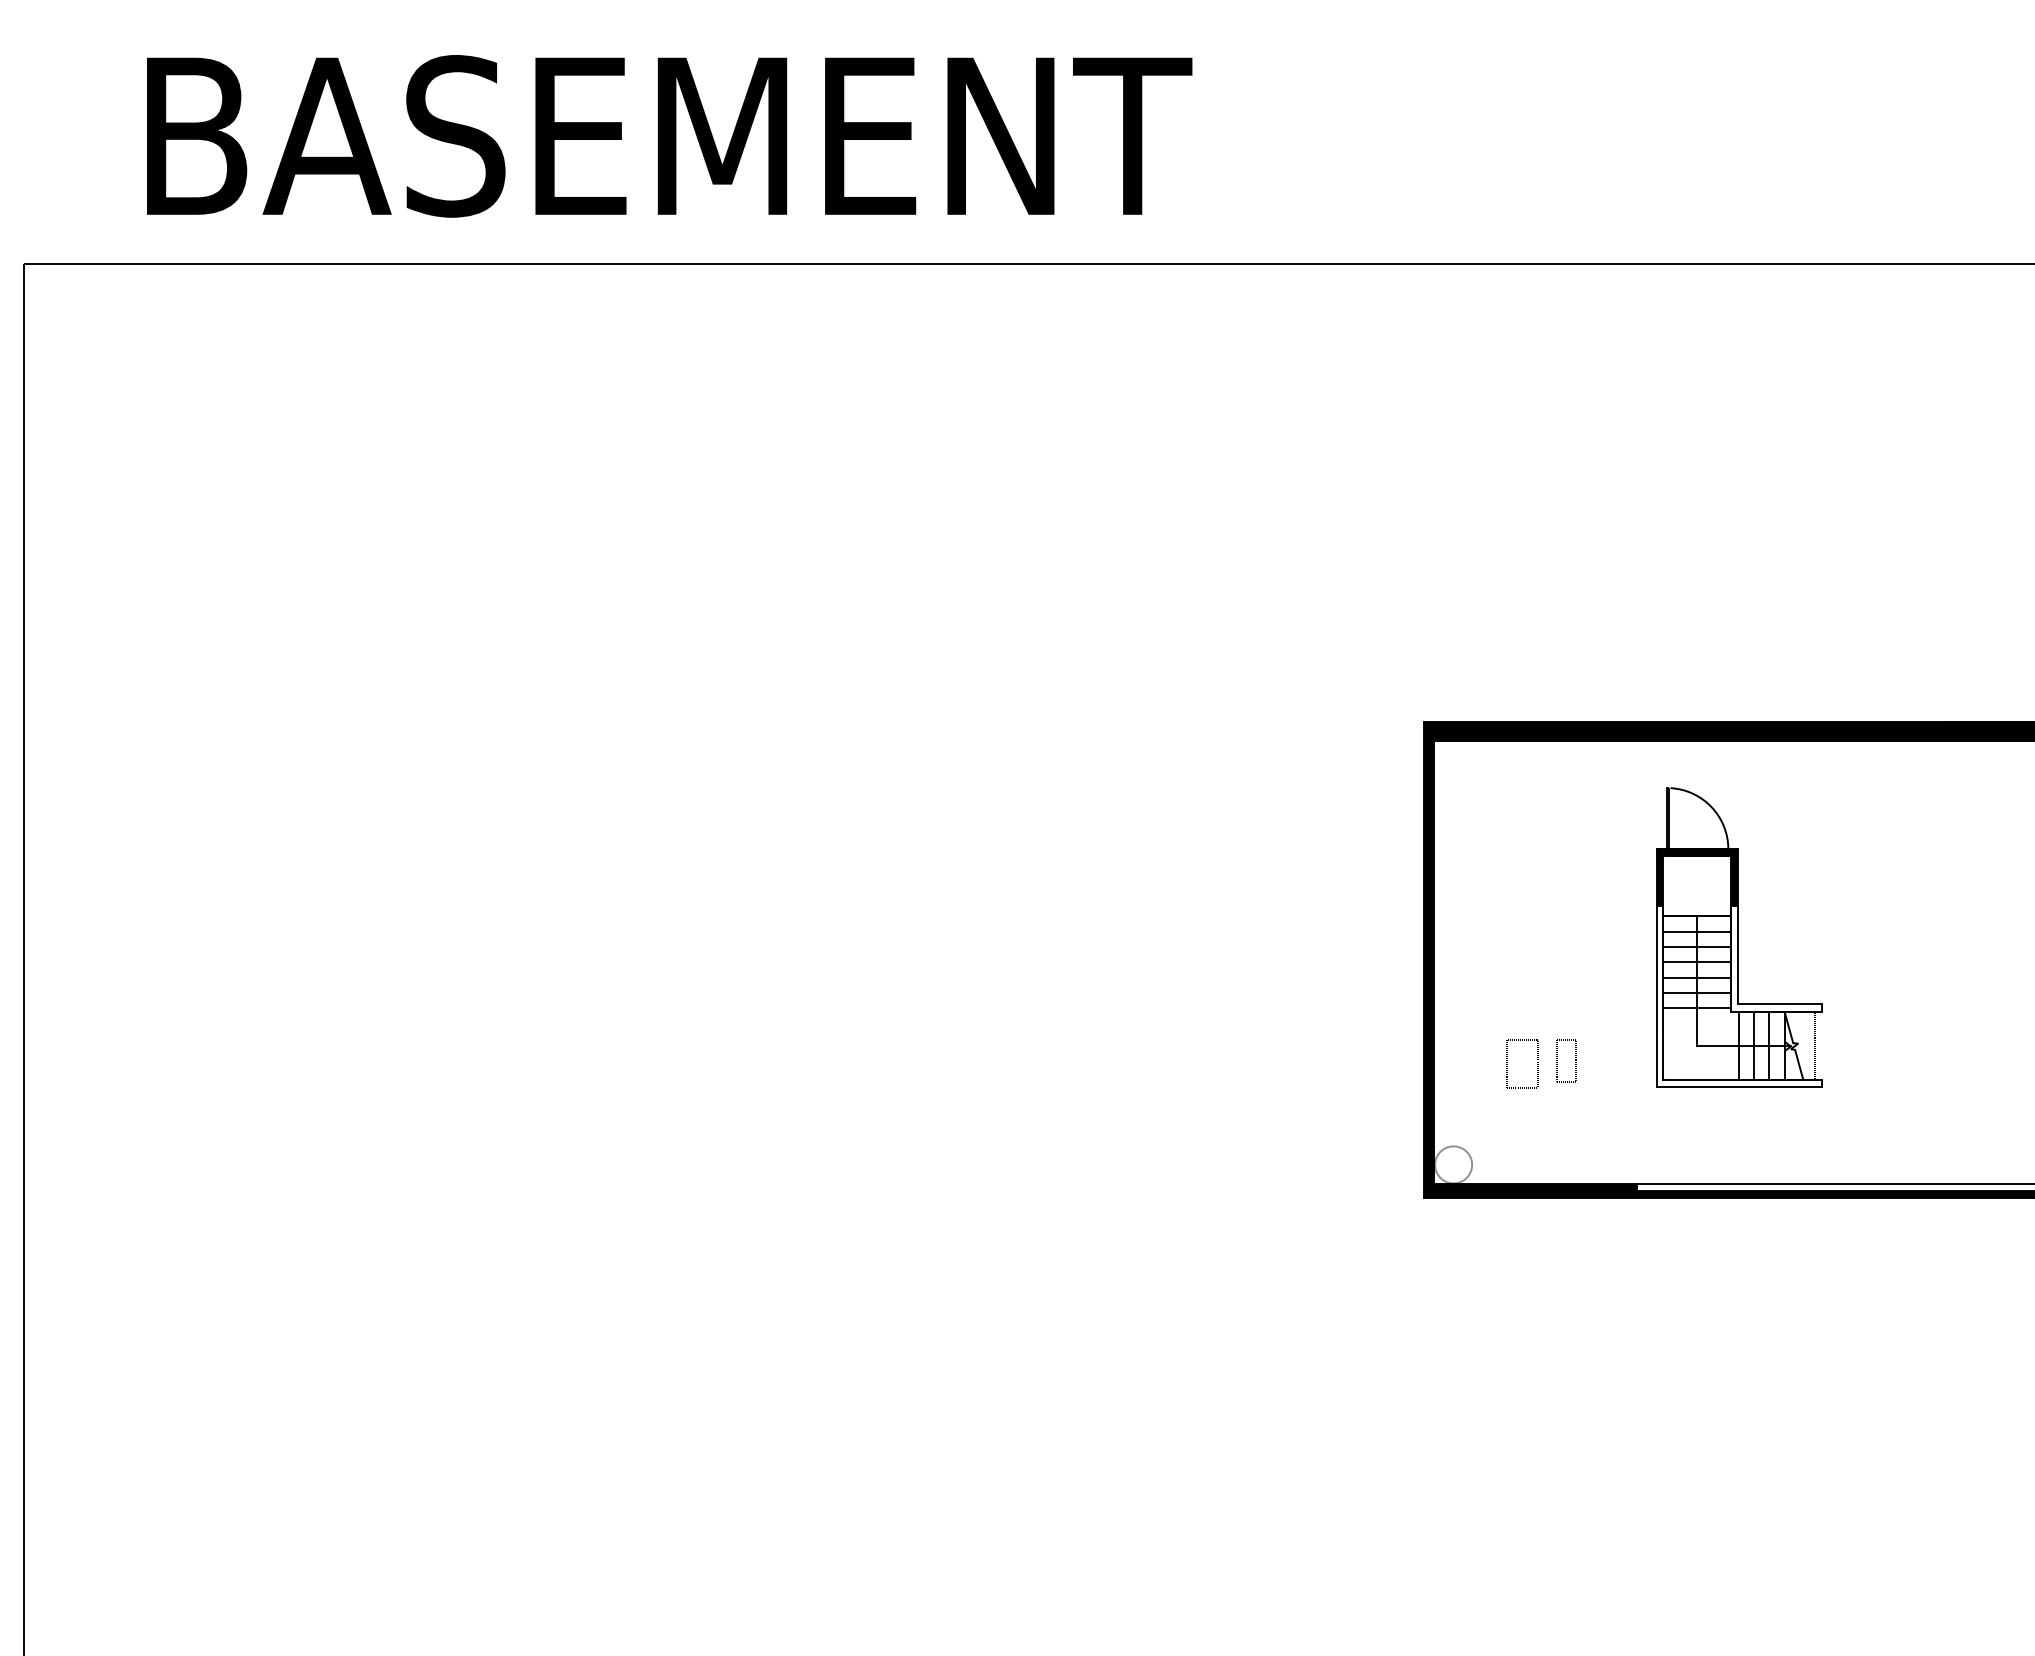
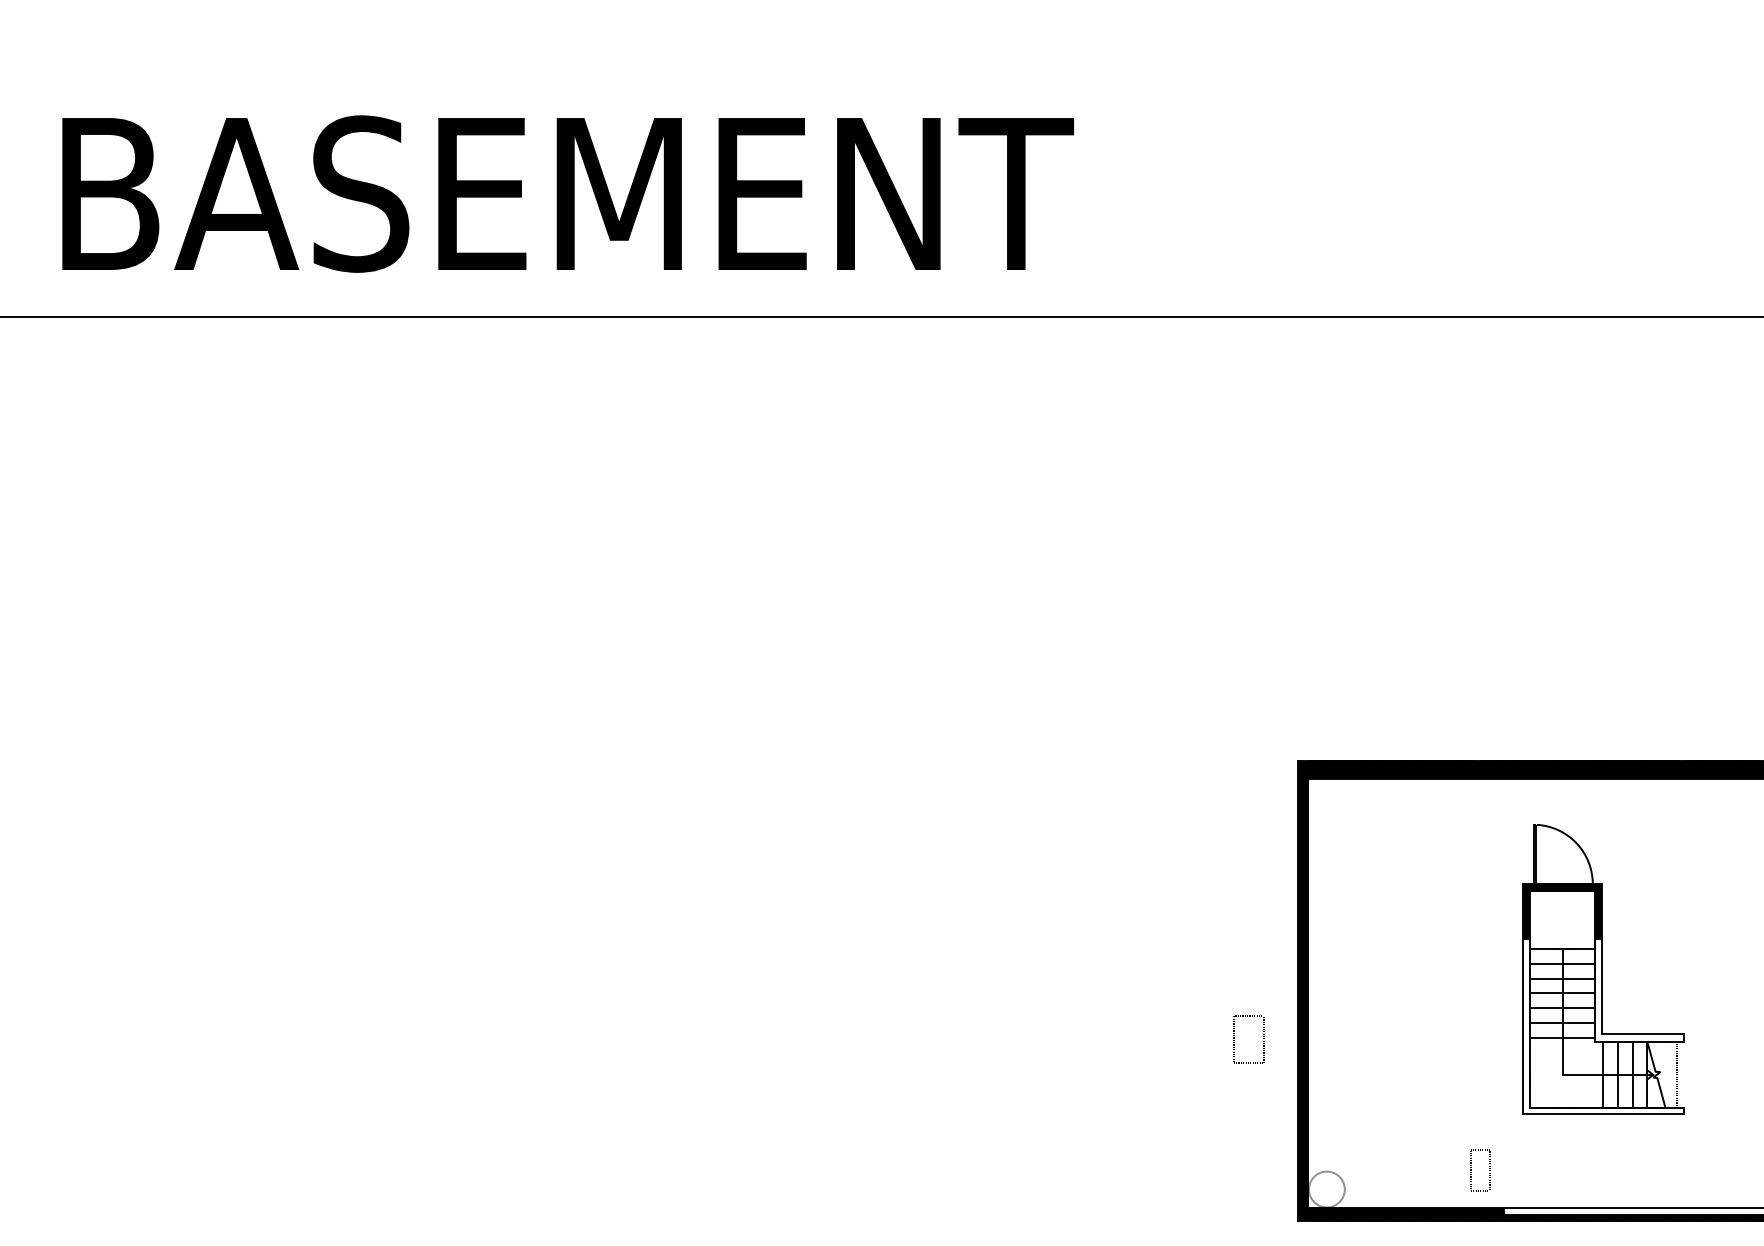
part: (1557, 1060) -> (1471, 1169), moved
part: (1507, 1062) -> (1234, 1038), moved

